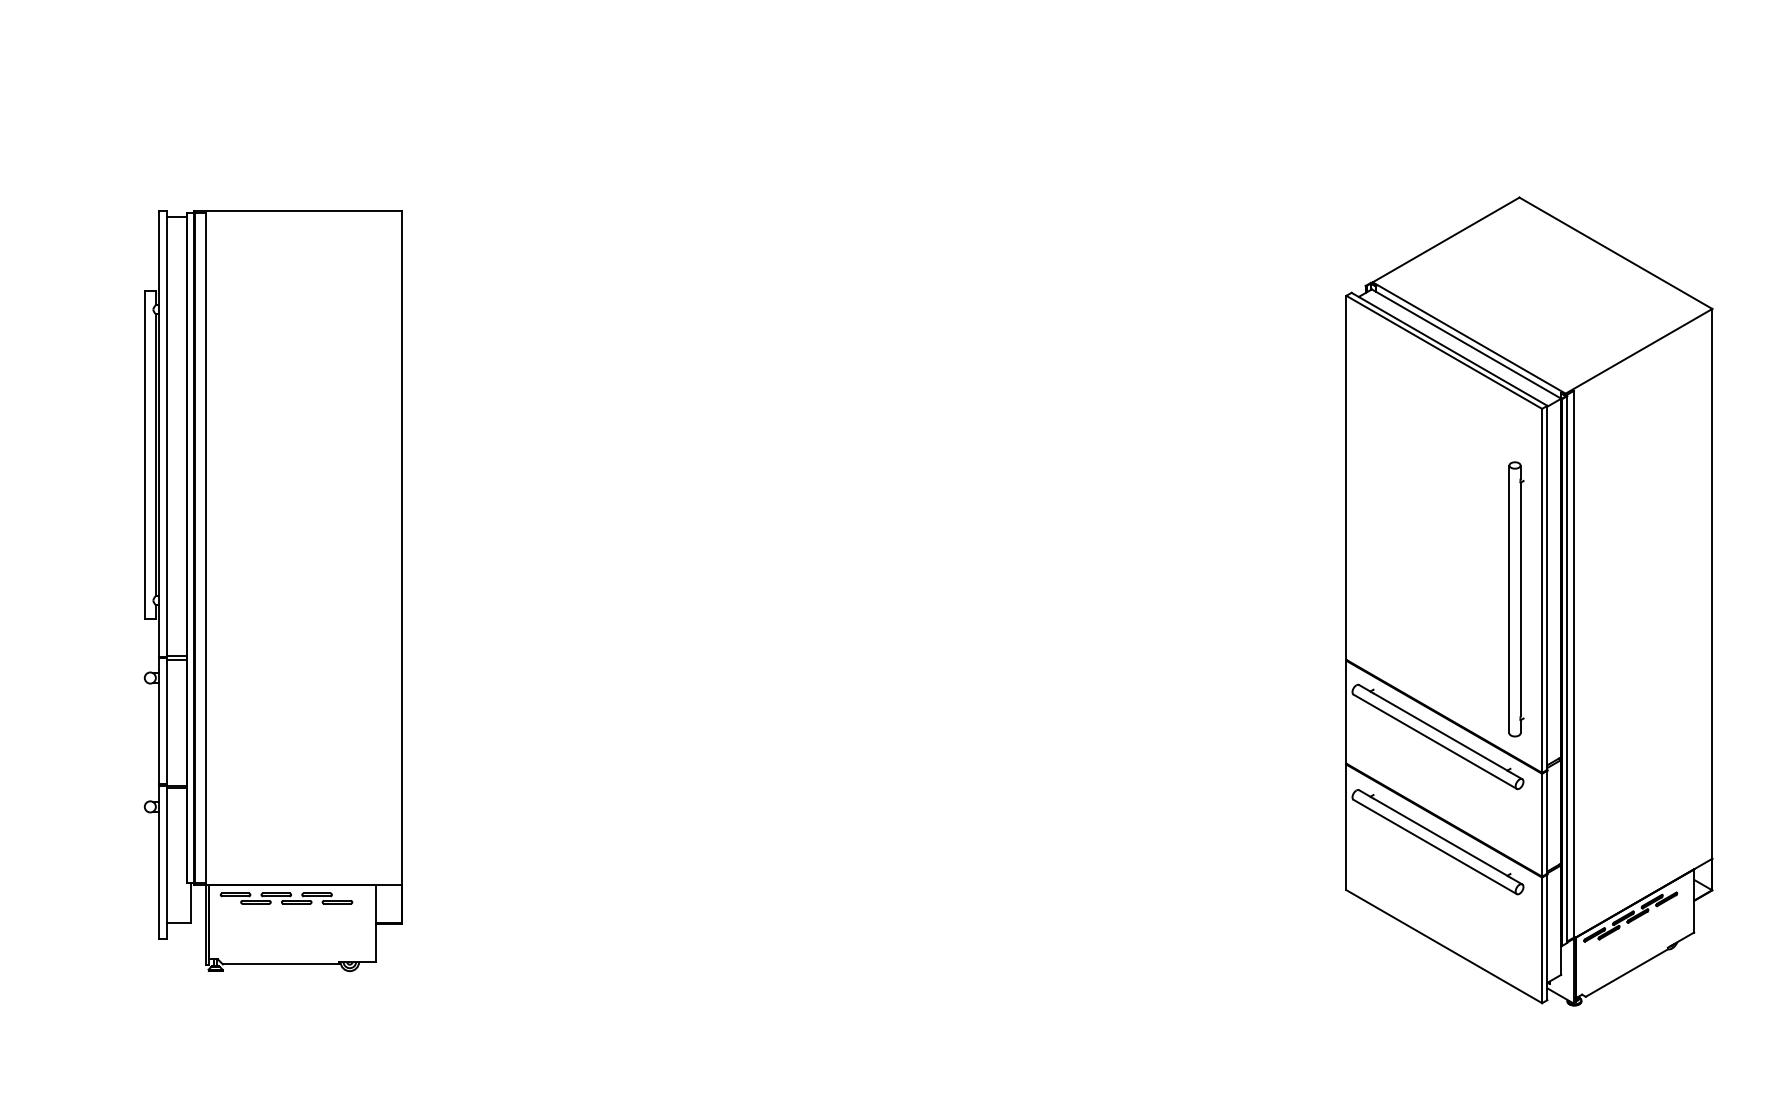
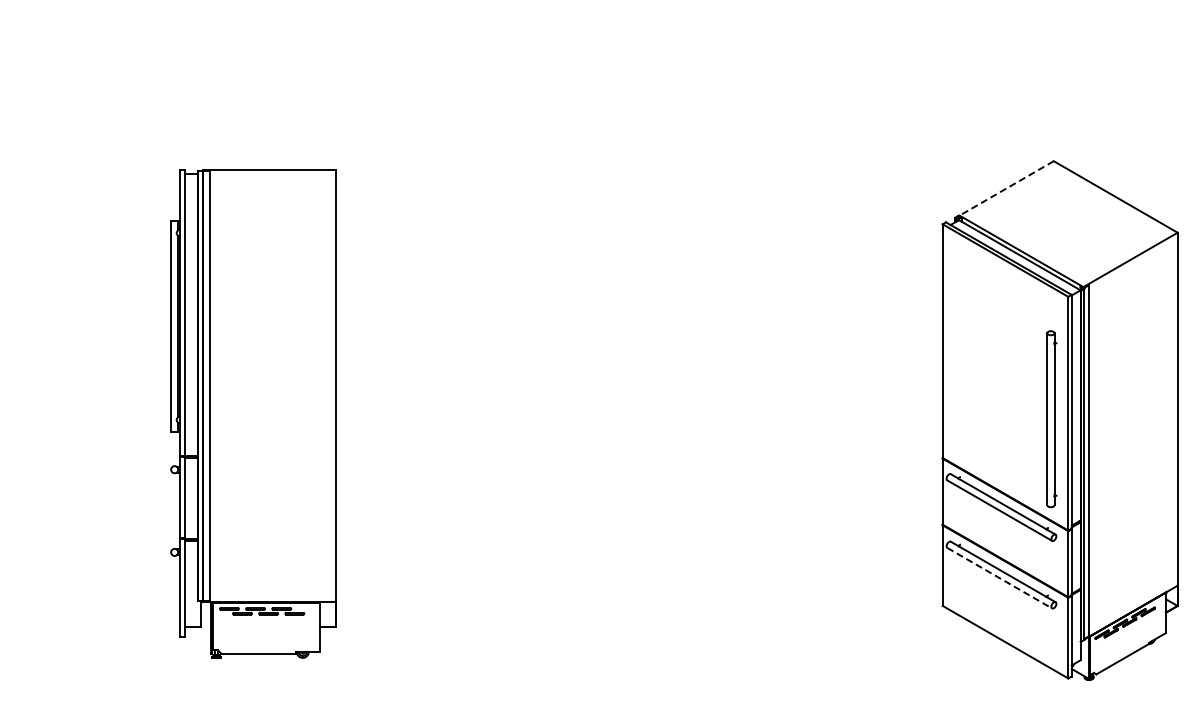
line: (1445, 240) -> (1006, 188), solid -> dashed
line: (1436, 847) -> (1000, 578), solid -> dashed

